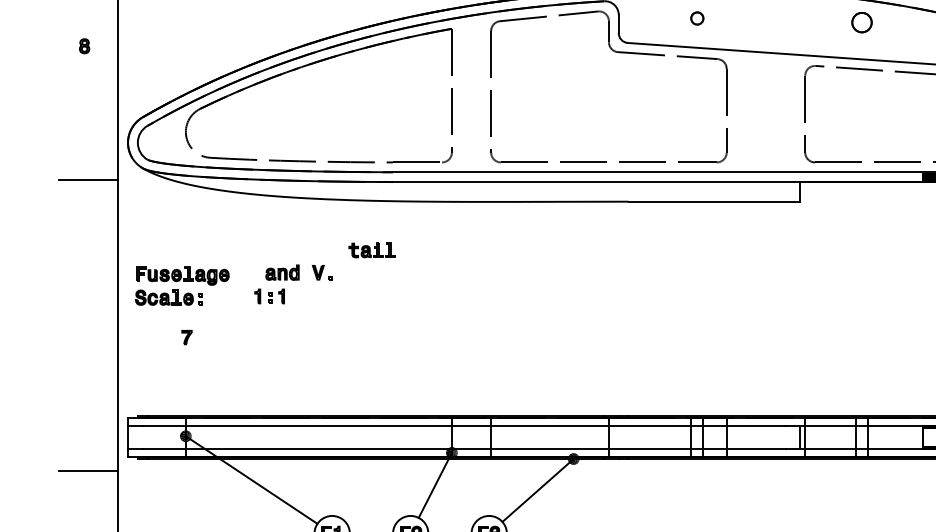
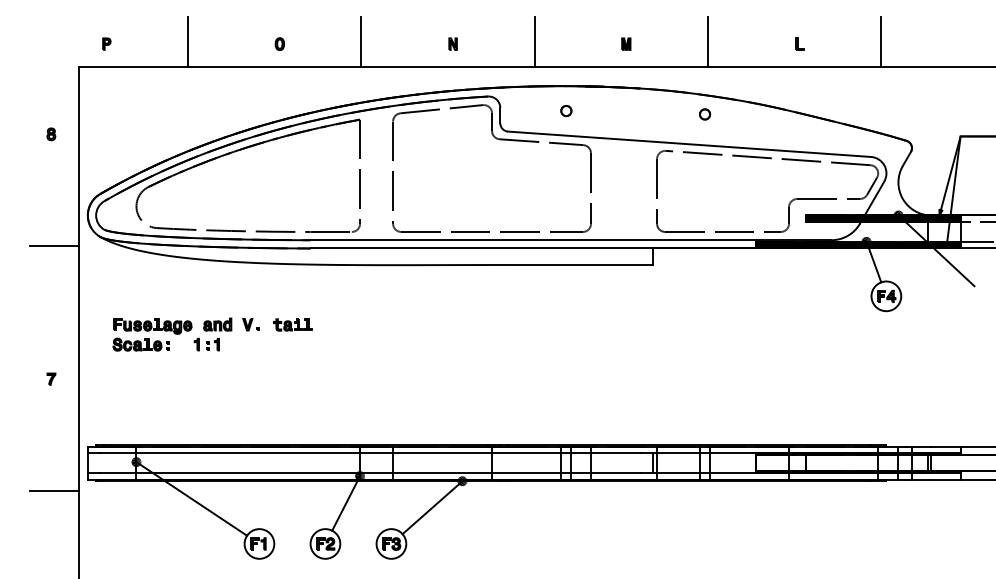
circle: (862, 22) -> (705, 114), size x0.62
part: (371, 249) -> (292, 324), moved
part: (182, 285) -> (152, 334), moved
part: (187, 336) -> (51, 378), moved

